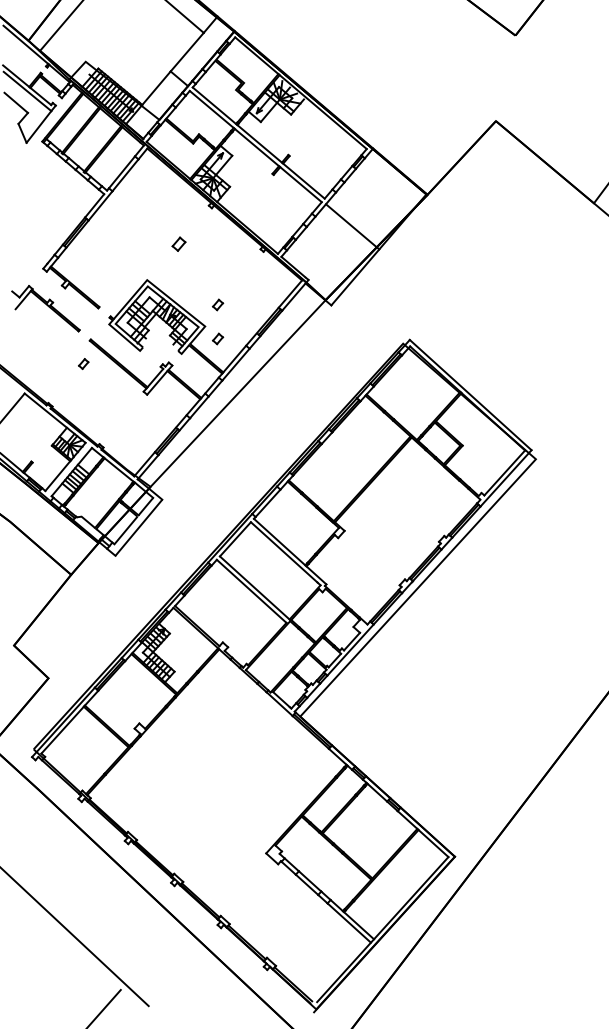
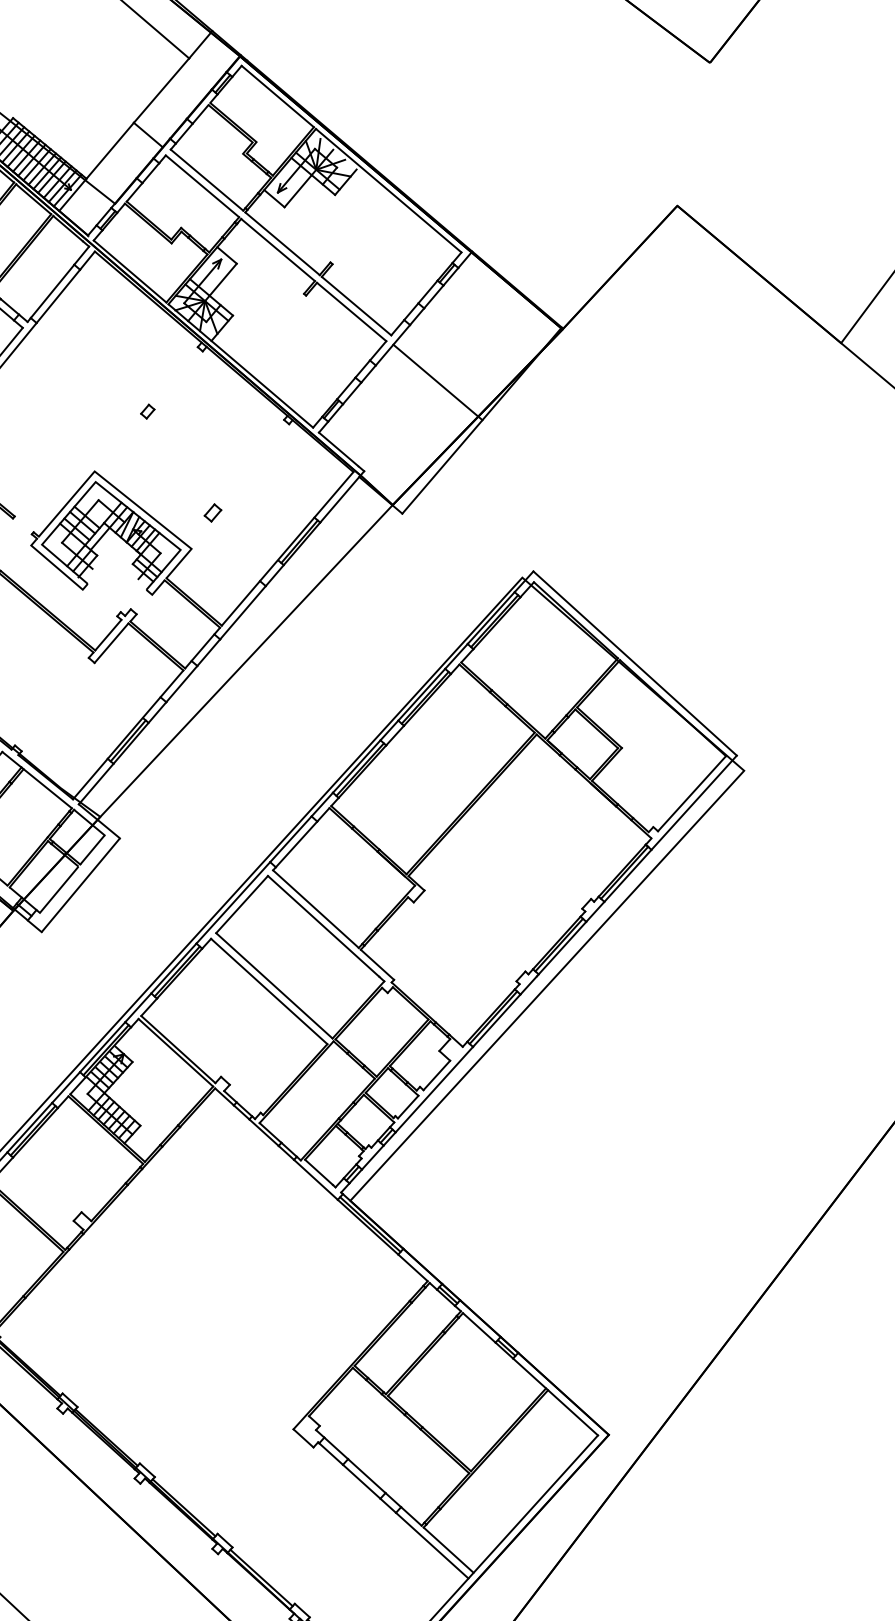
part: (178, 244) -> (146, 411), size x0.62
part: (218, 338) -> (213, 569), removed

